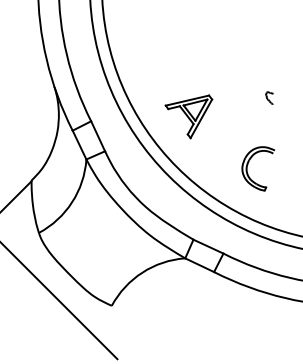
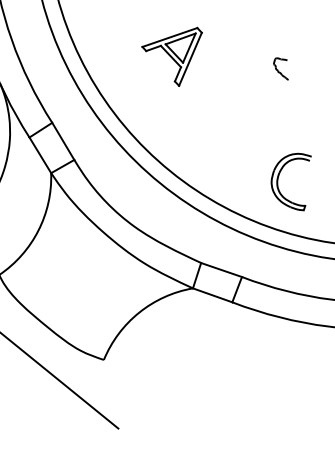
part: (269, 97) -> (280, 67), size x1.4
part: (188, 116) -> (173, 58), moved
part: (248, 164) -> (279, 178), moved

